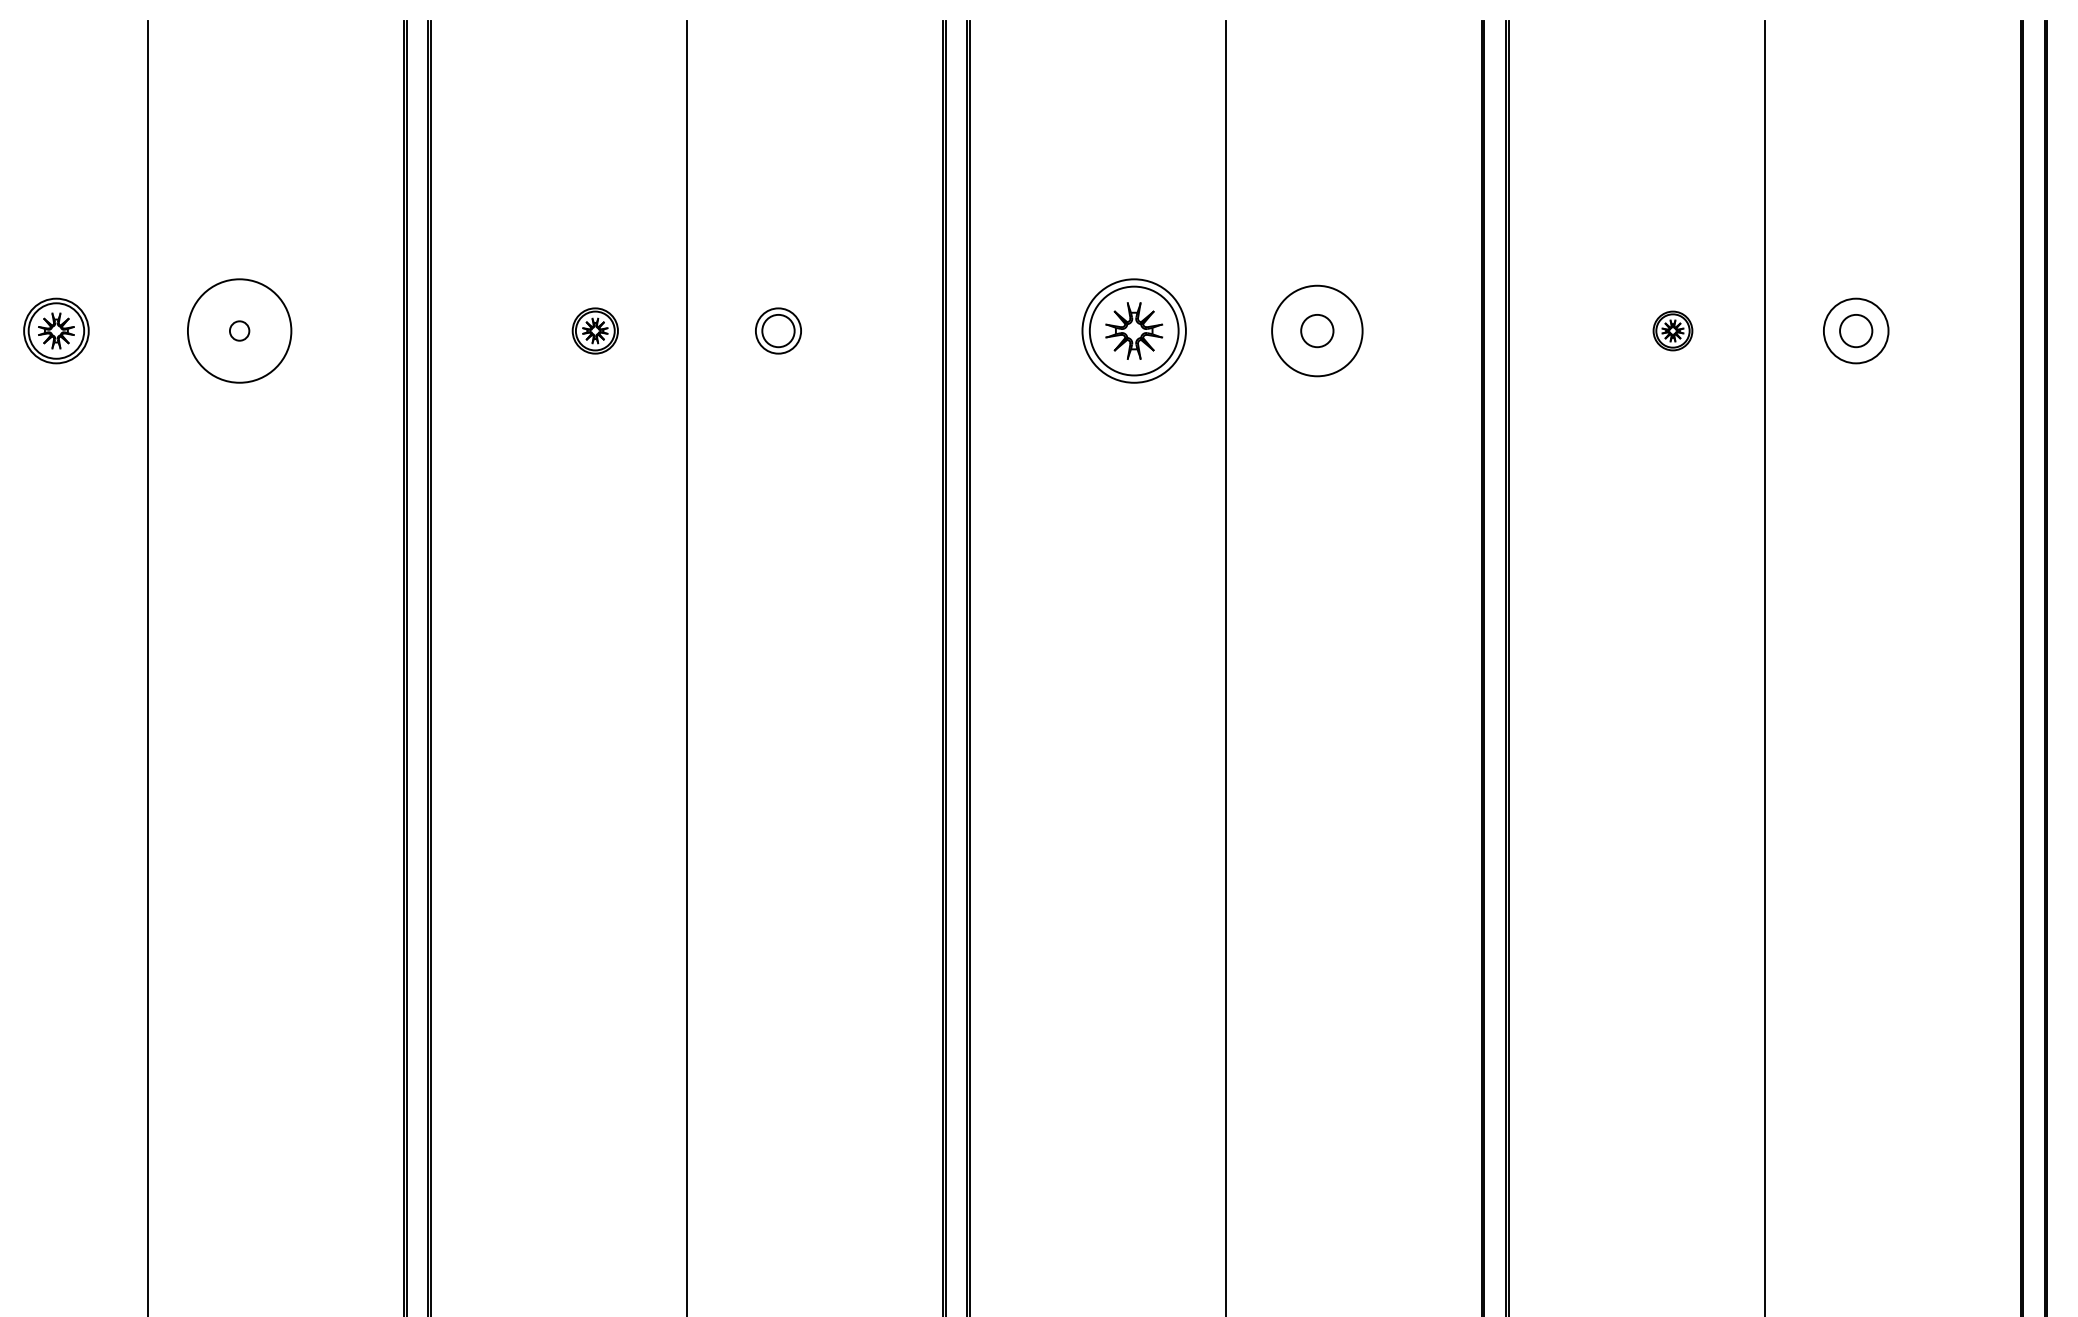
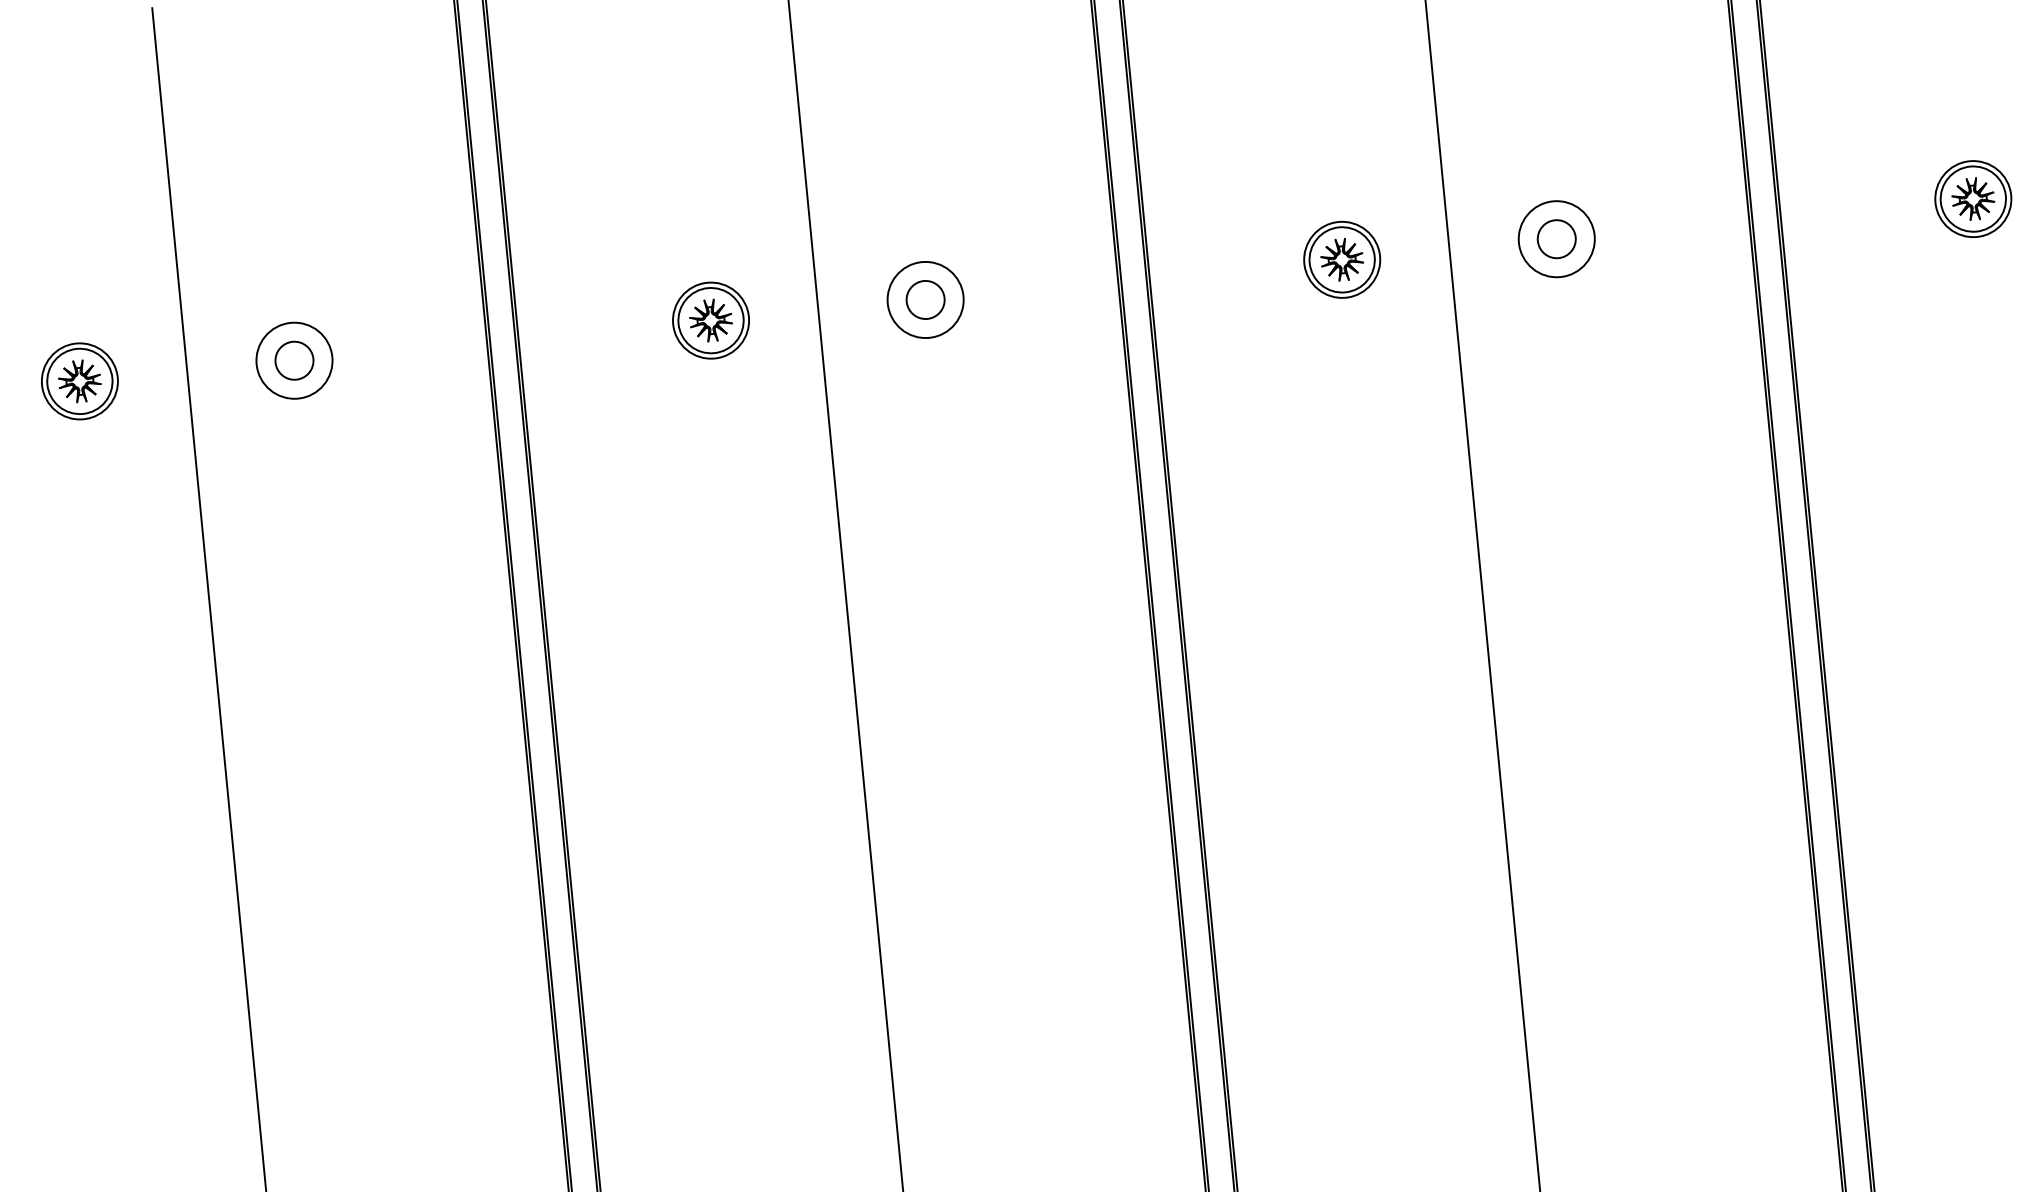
circle: (239, 330) -> (294, 360), size x0.62
circle: (239, 330) -> (294, 360), size x1.67
part: (595, 330) -> (711, 319), size x1.43
circle: (778, 330) -> (925, 299), size x1.43
part: (1133, 330) -> (1341, 259), size x0.62
circle: (1317, 330) -> (1556, 238), size x0.71
part: (1672, 330) -> (1972, 198), size x1.67

